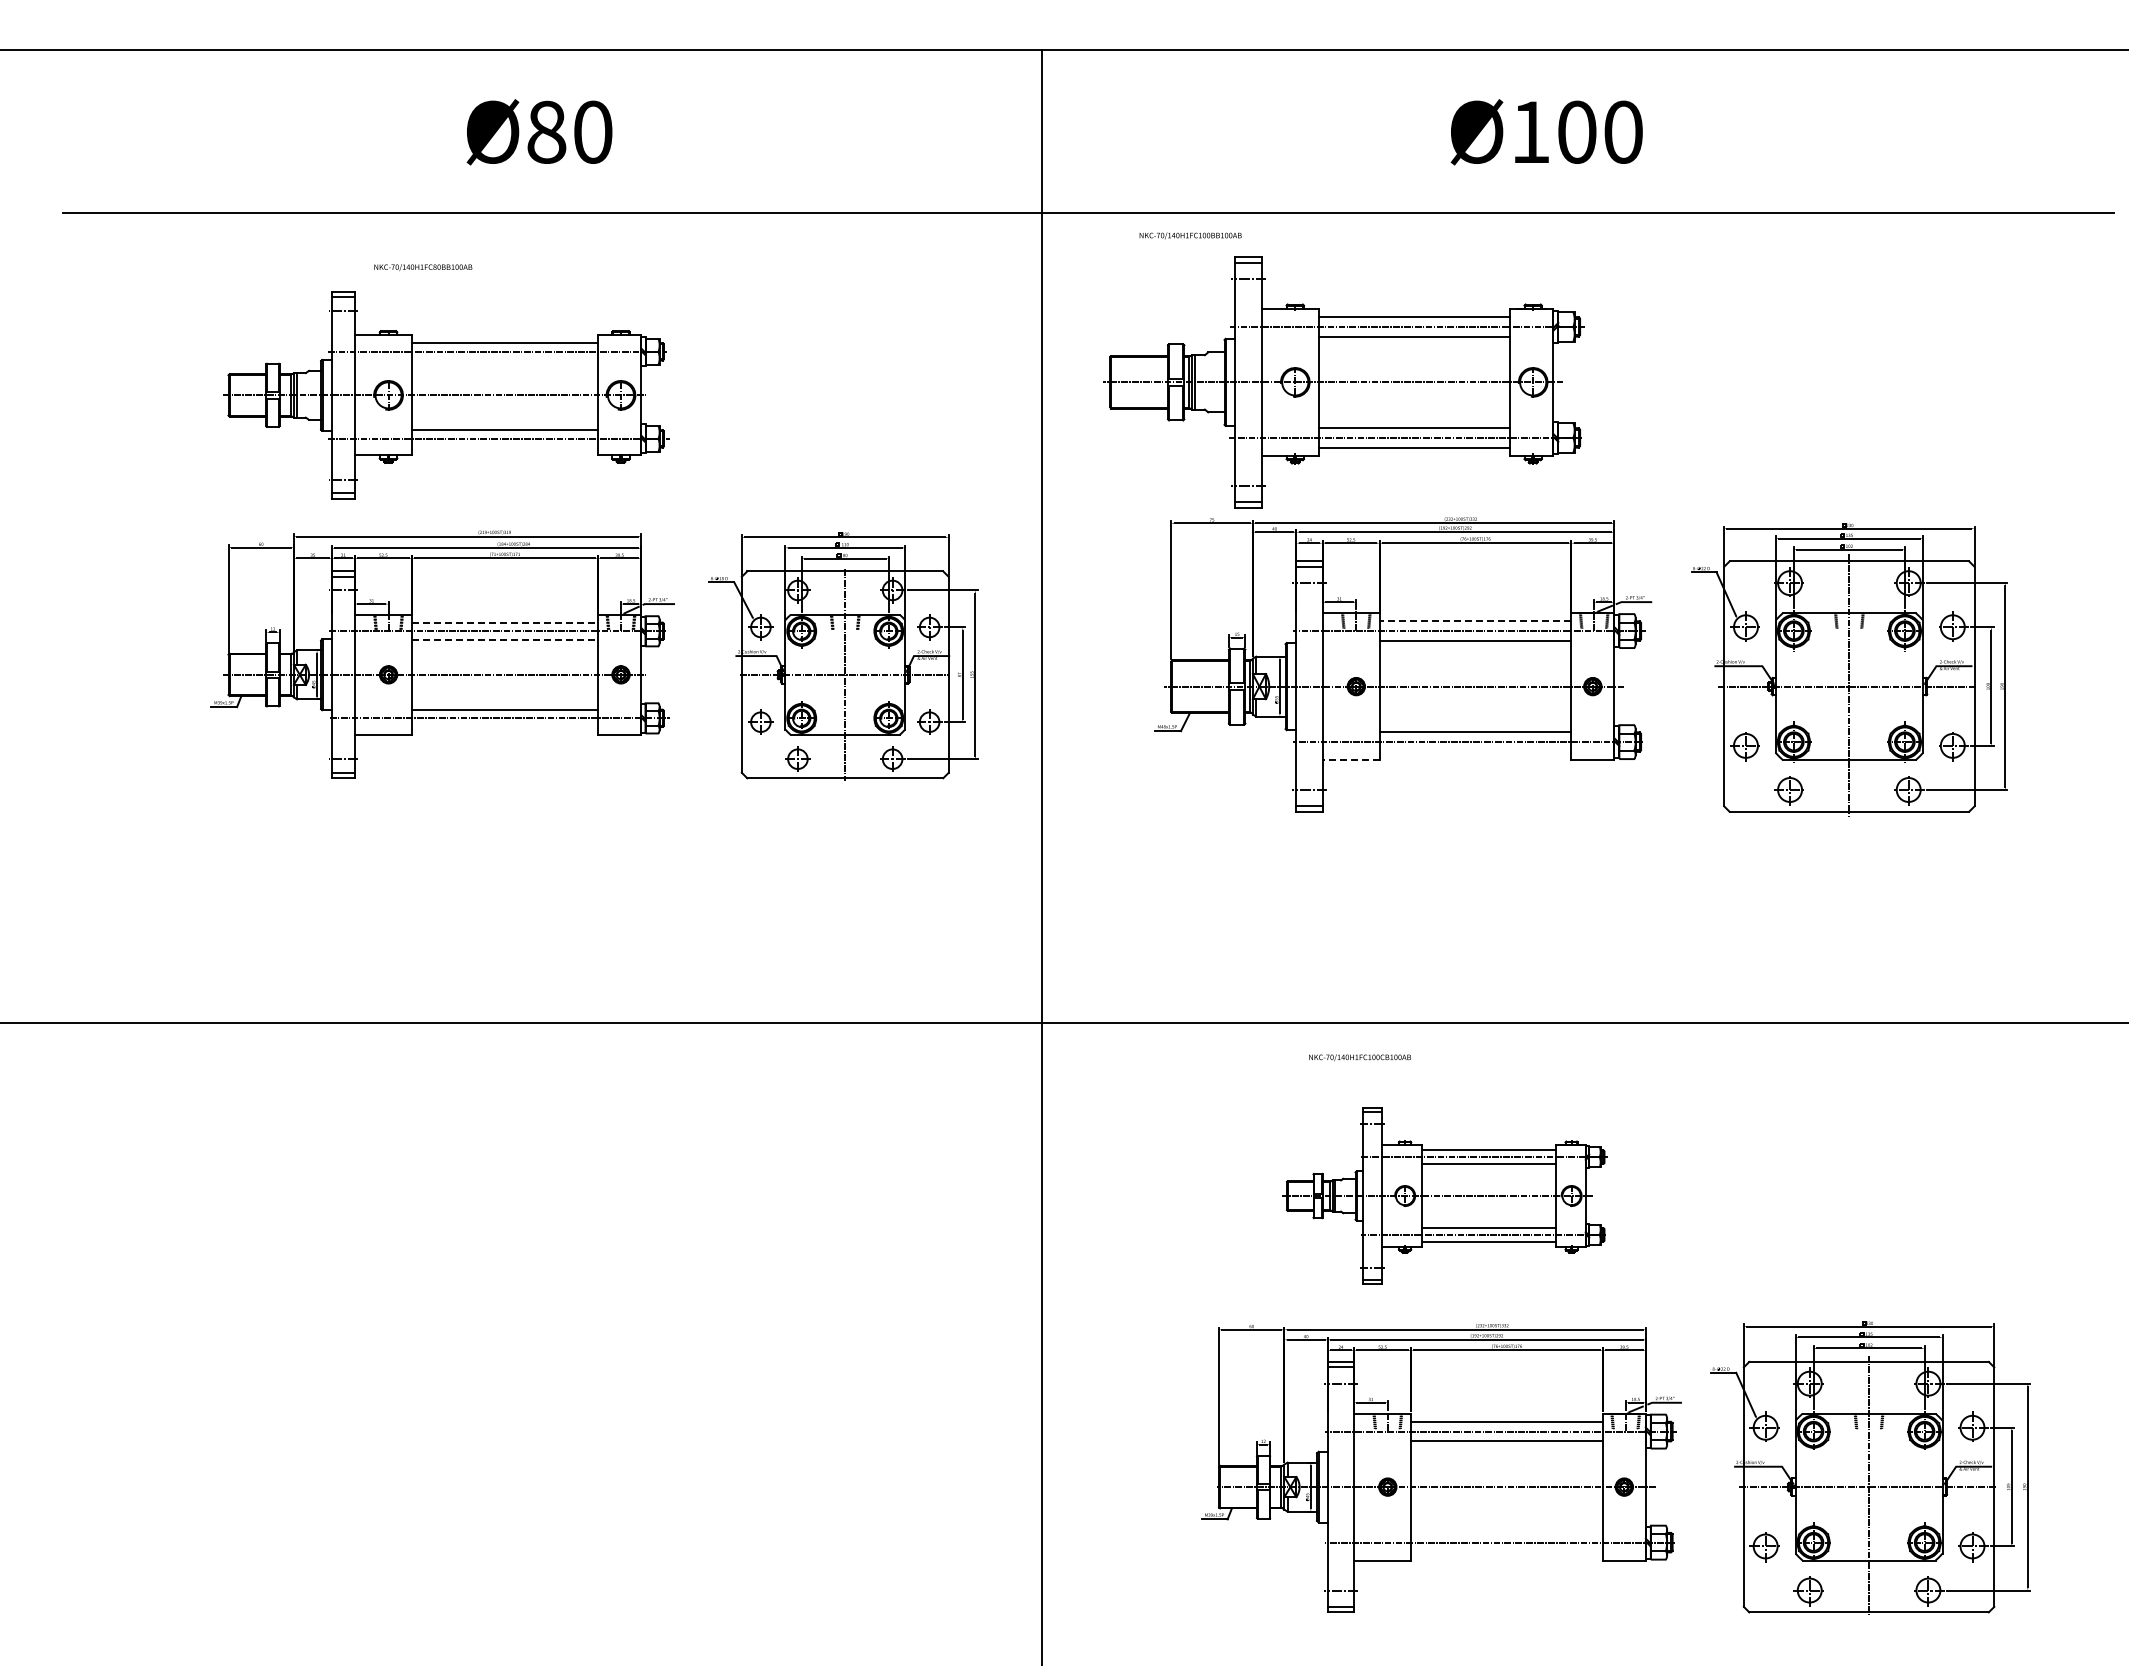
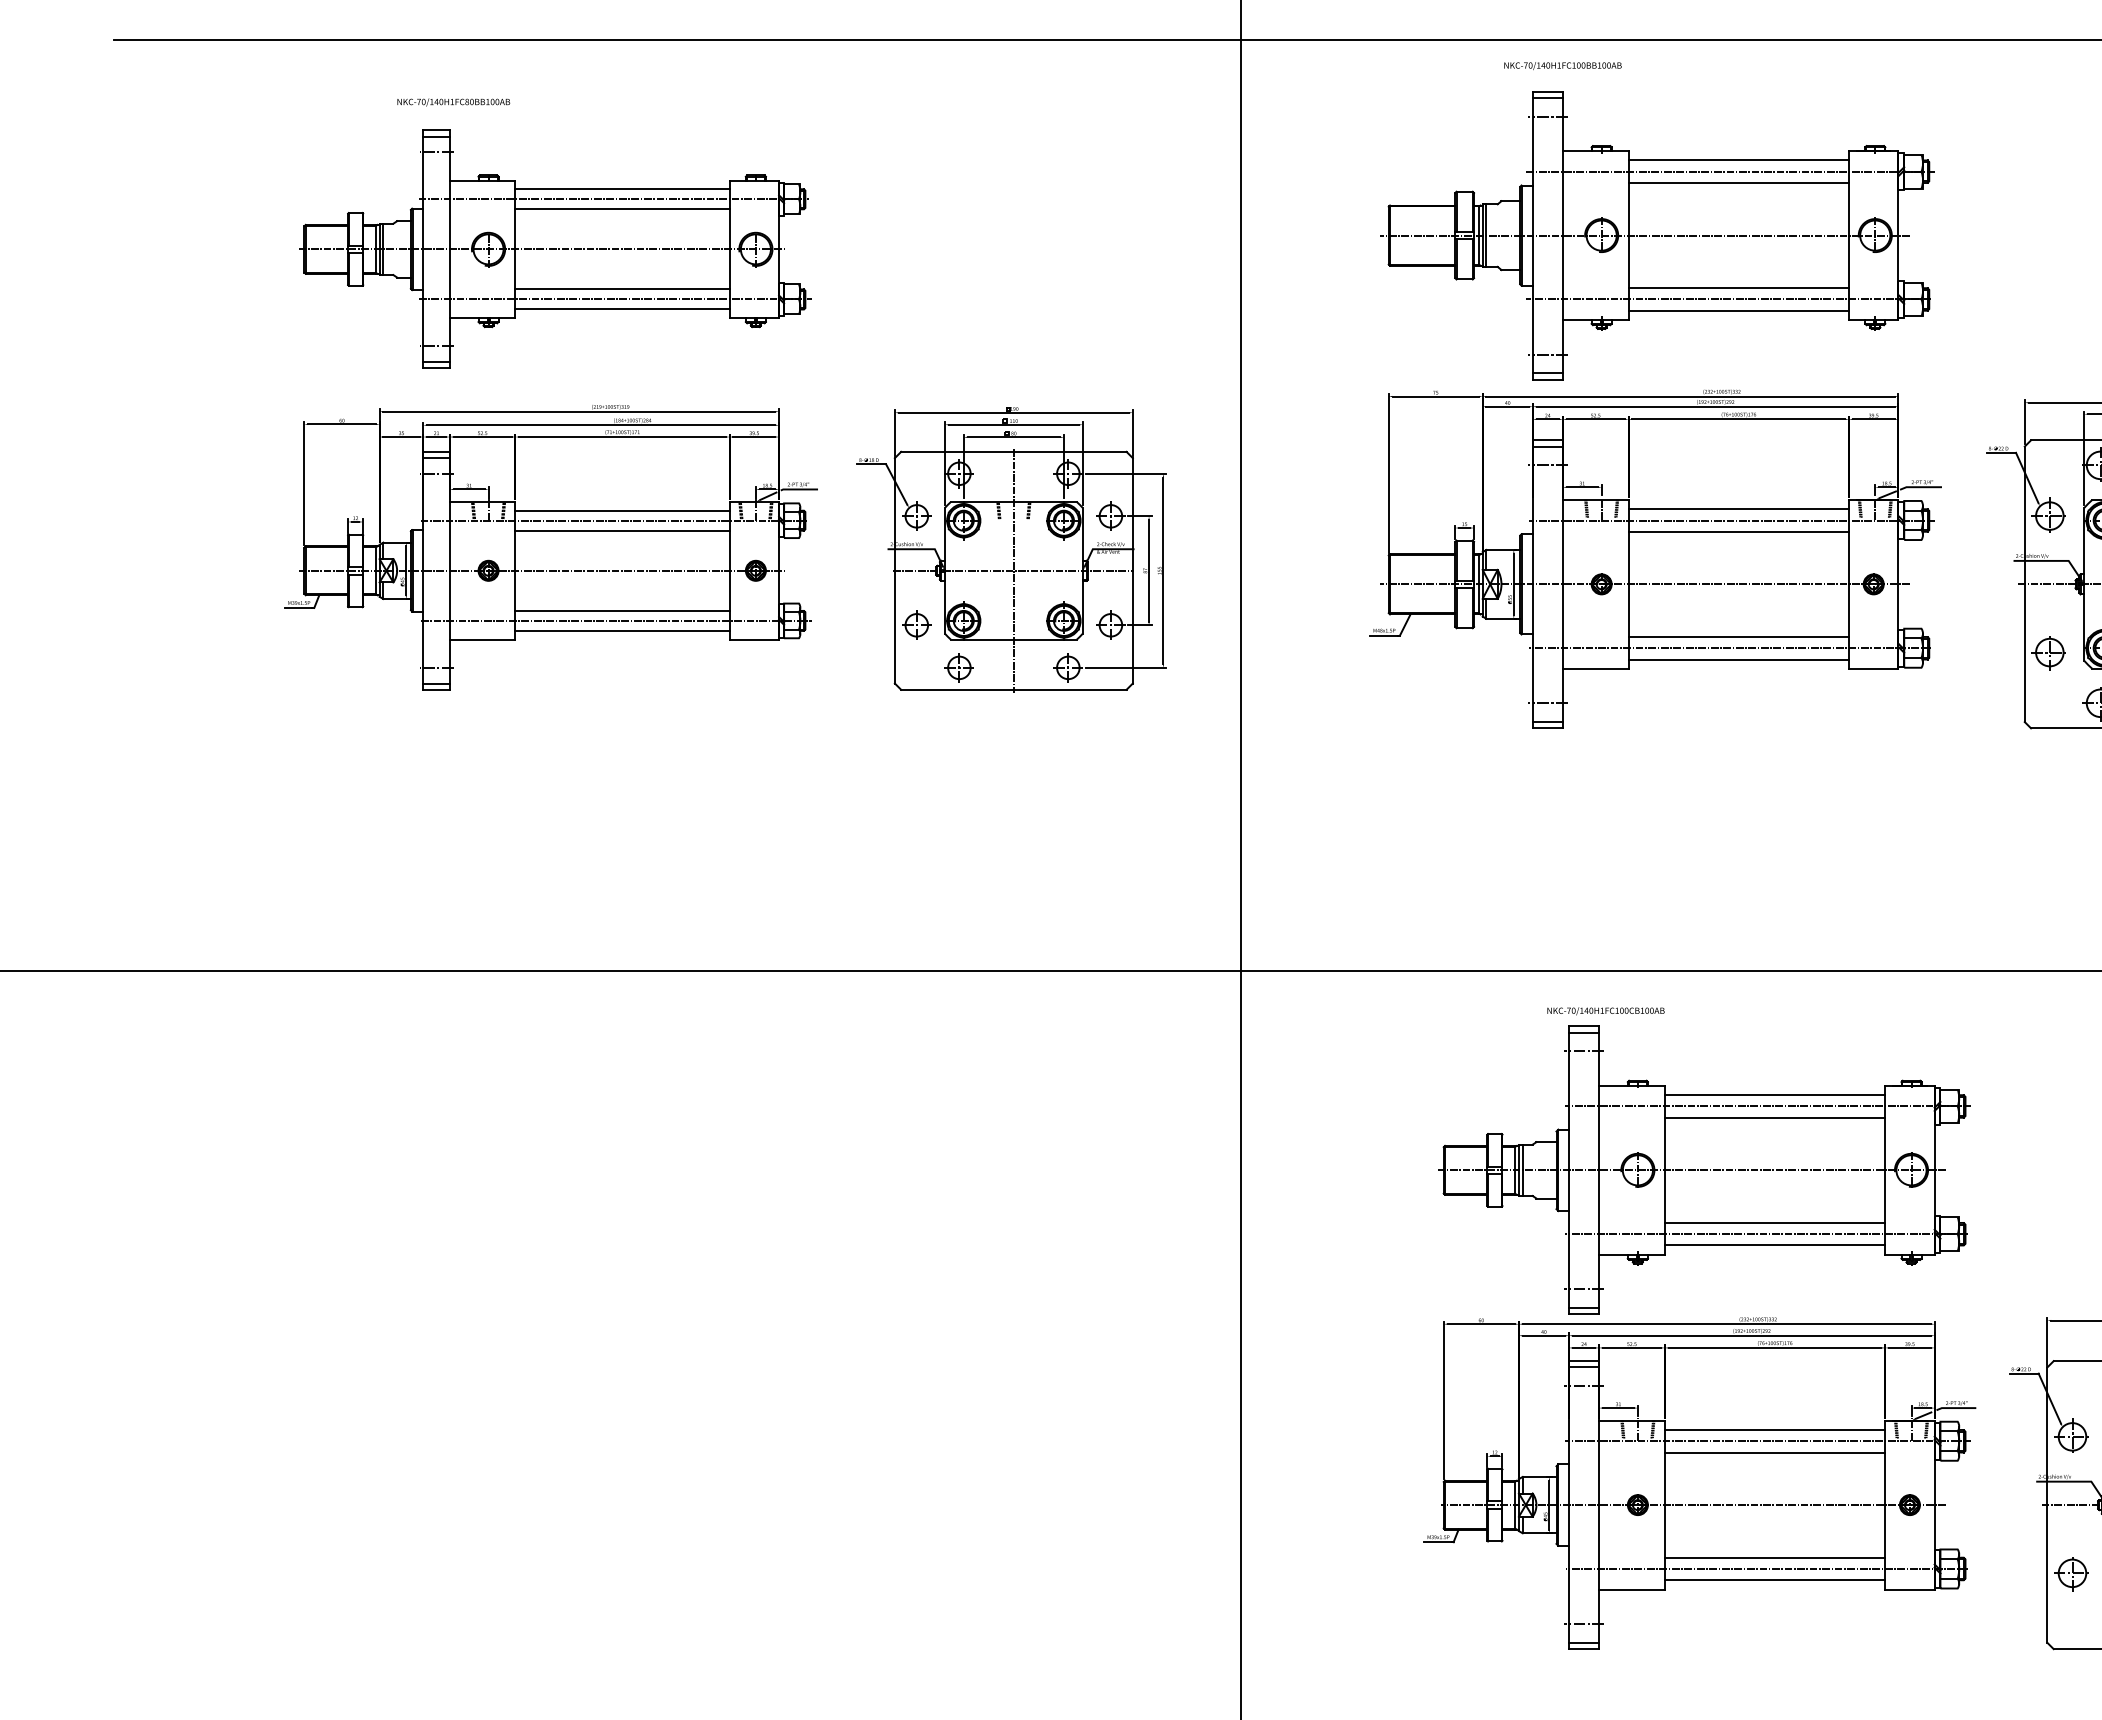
text: (1190, 235) -> (1562, 65), moved
text: (423, 267) -> (453, 102), moved
line: (504, 360) -> (621, 209), added
part: (1343, 382) -> (1657, 235), moved
line: (504, 447) -> (621, 309), added
line: (1475, 621) -> (1738, 509), dashed -> solid
line: (505, 622) -> (623, 510), dashed -> solid
line: (505, 640) -> (623, 531), dashed -> solid
line: (504, 727) -> (621, 631), added
line: (1475, 751) -> (1738, 659), added
line: (1351, 760) -> (1596, 669), dashed -> solid
part: (1445, 1195) -> (1704, 1169), size x1.43
line: (1506, 1532) -> (1774, 1557), added
line: (1506, 1552) -> (1774, 1580), added

